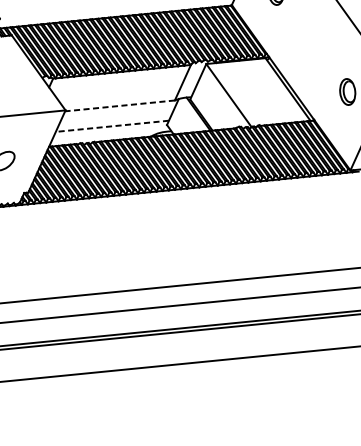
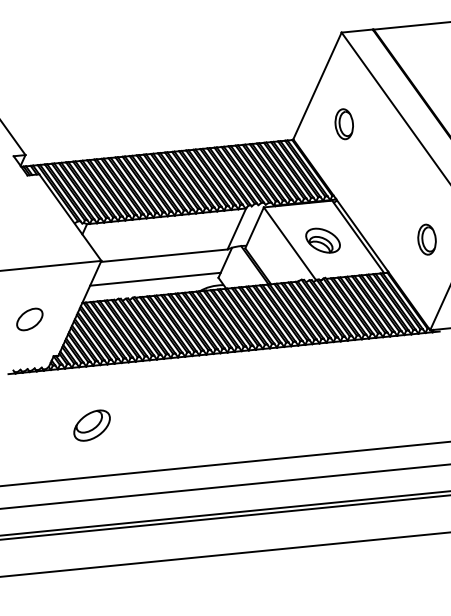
part: (257, 92) -> (322, 240), added
line: (120, 105) -> (164, 255), dashed -> solid
line: (112, 126) -> (155, 279), dashed -> solid
part: (57, 253) -> (91, 425), added

